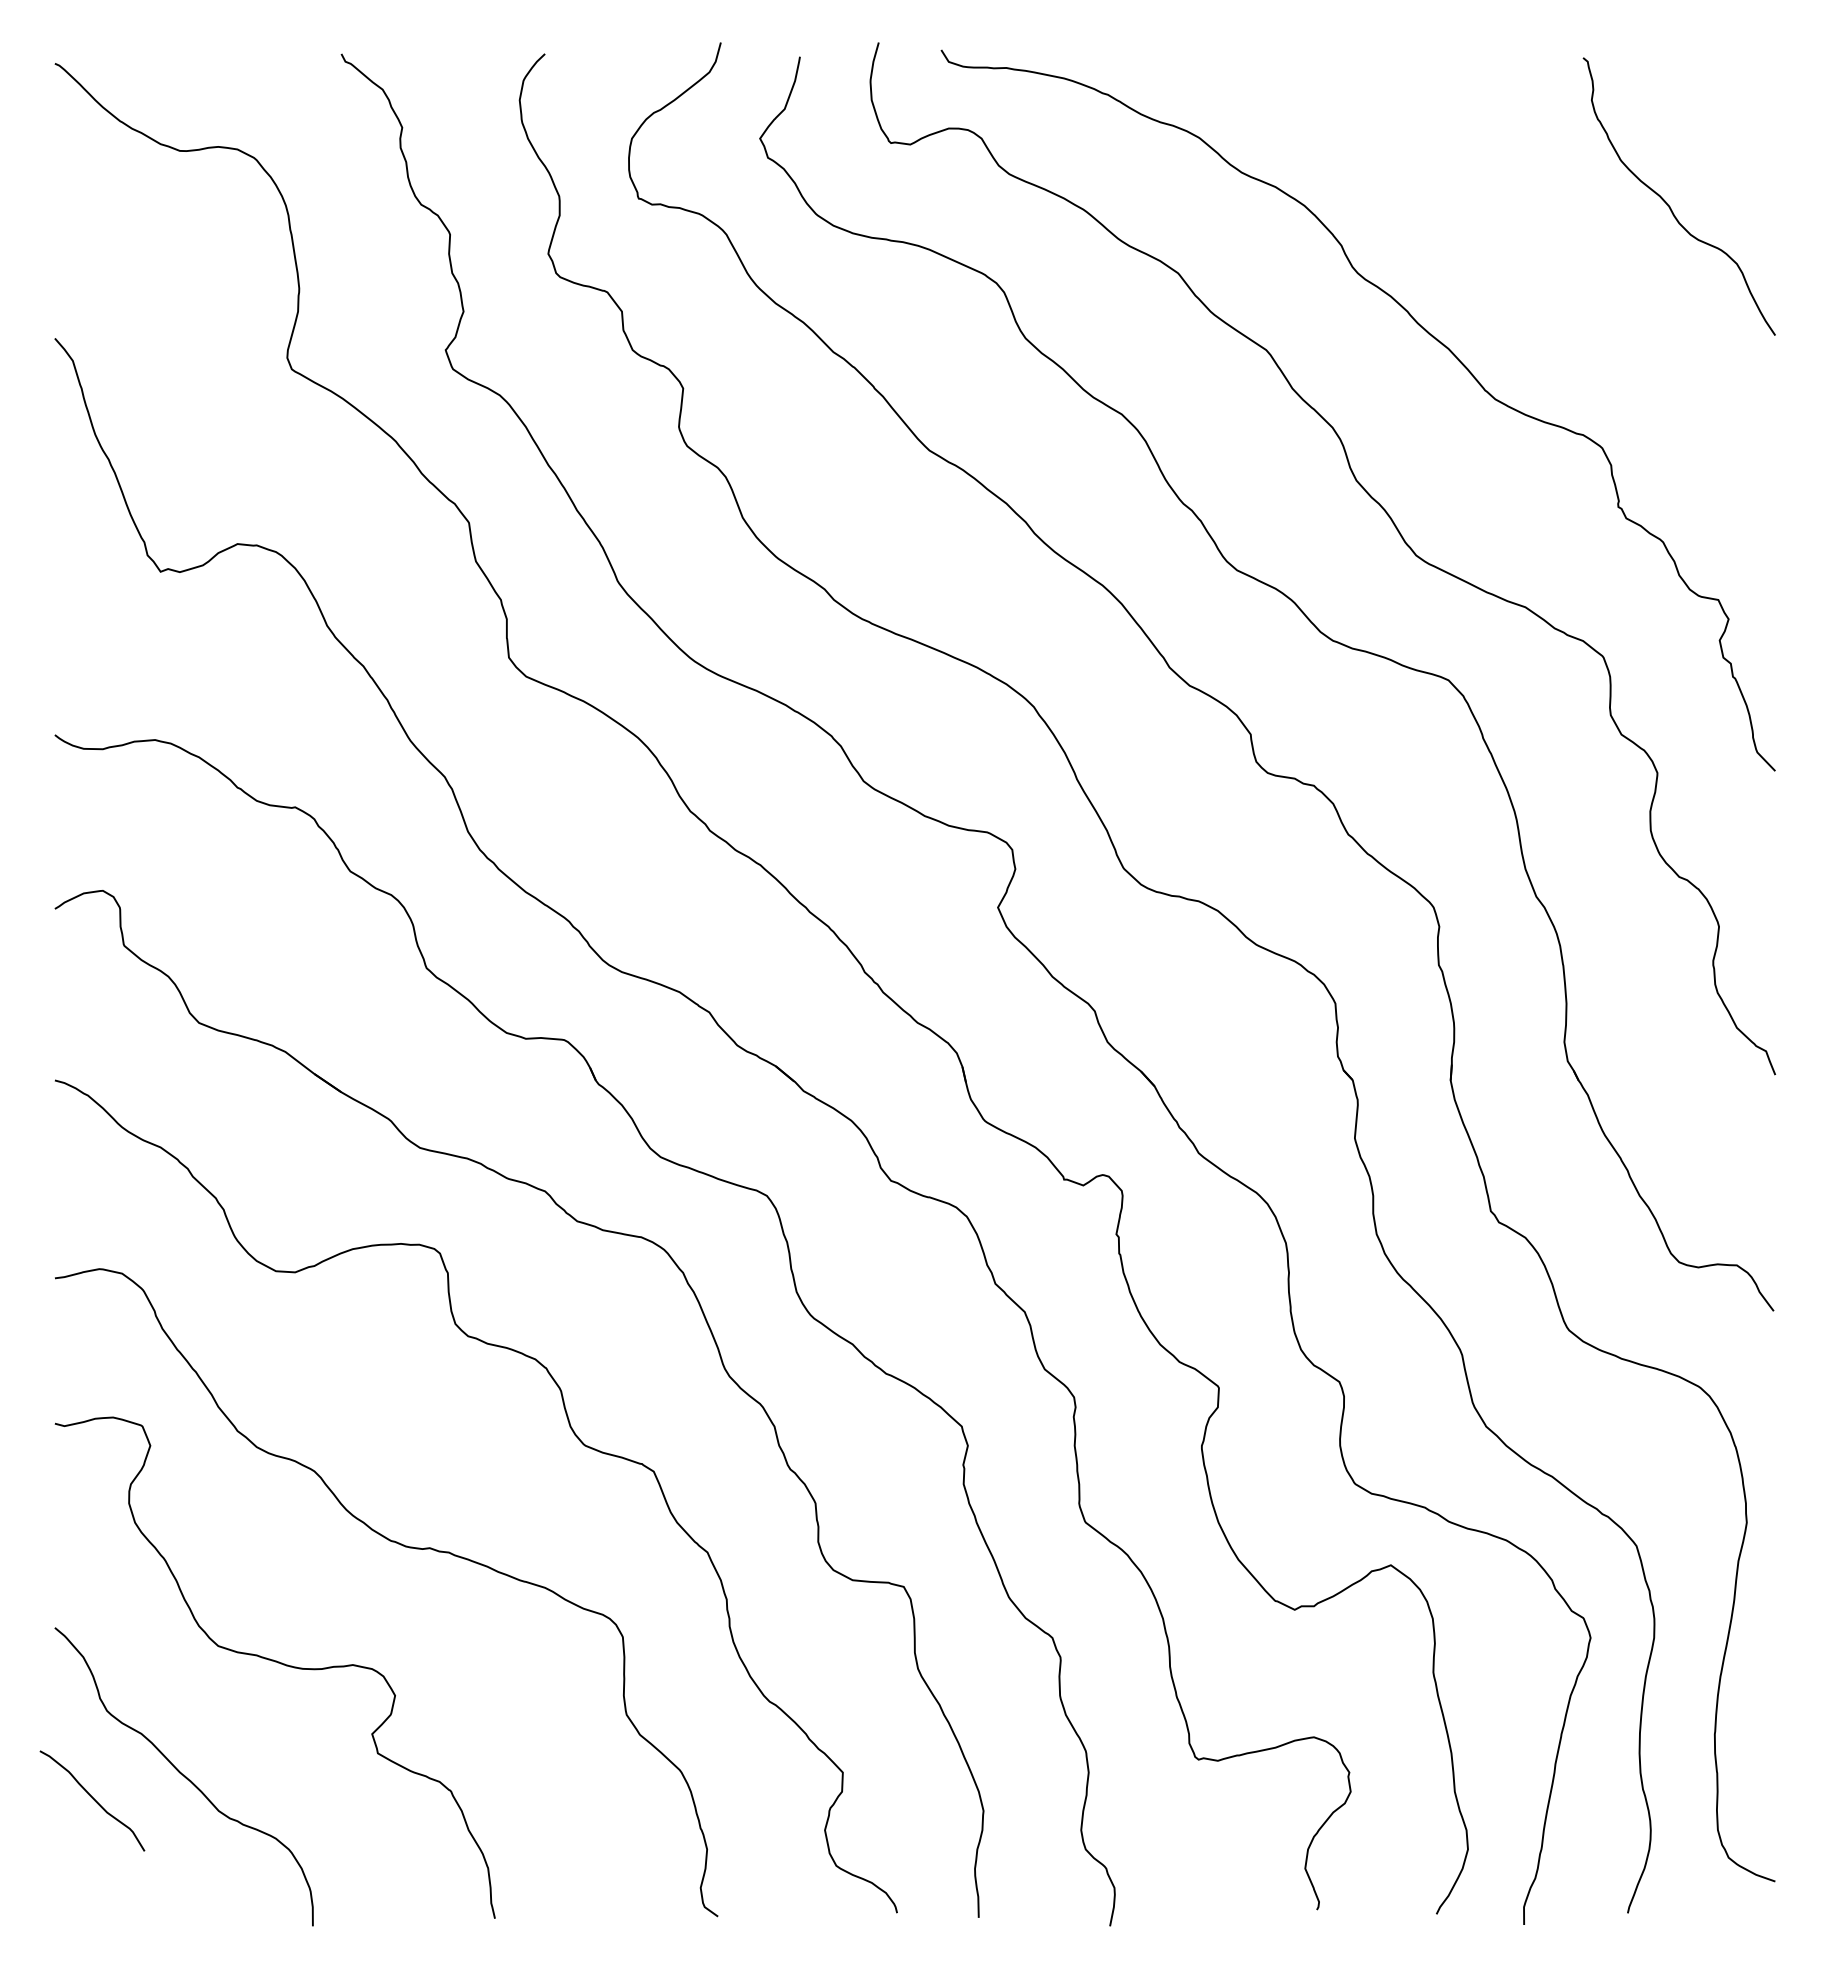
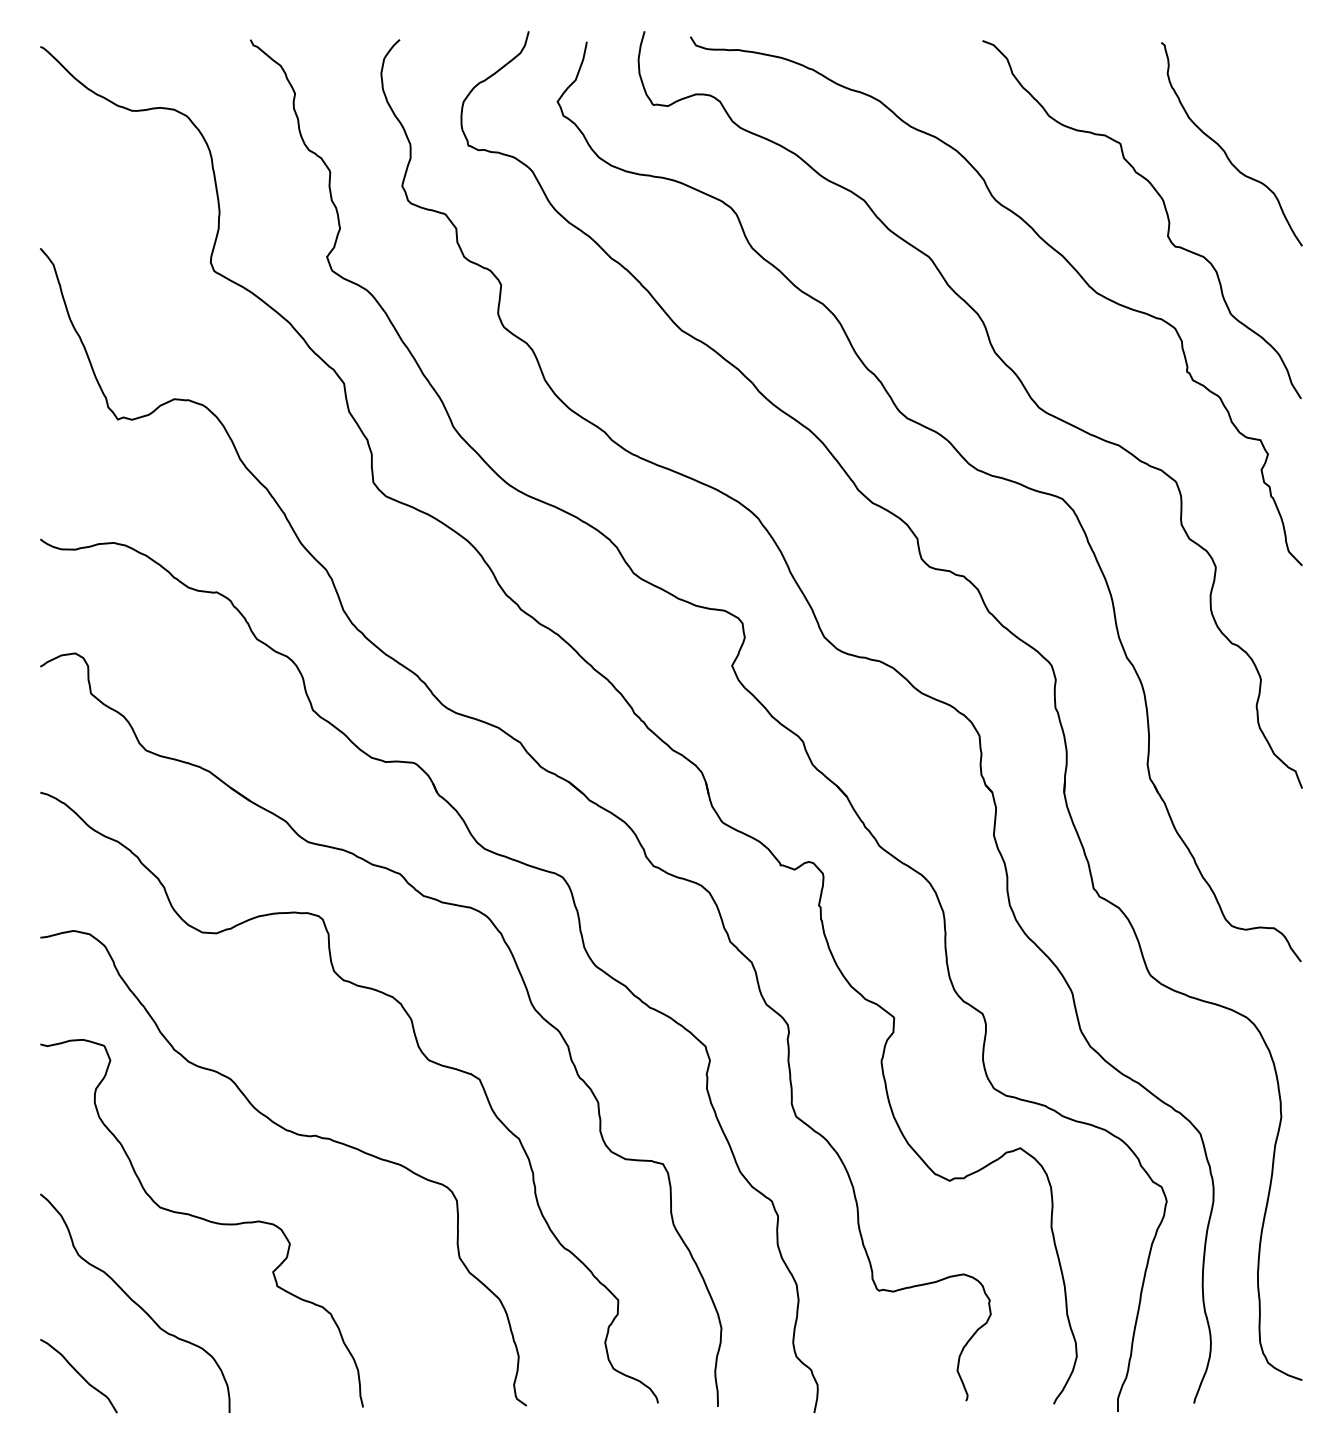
curve: (1589, 289) -> (1165, 212), added
curve: (93, 1800) -> (79, 1375), moved

